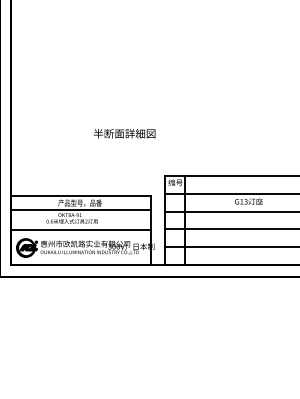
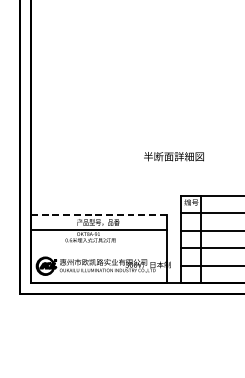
text: (124, 133) -> (173, 156), moved
line: (80, 195) -> (98, 214), solid -> dashed
line: (80, 230) -> (98, 249), removed

